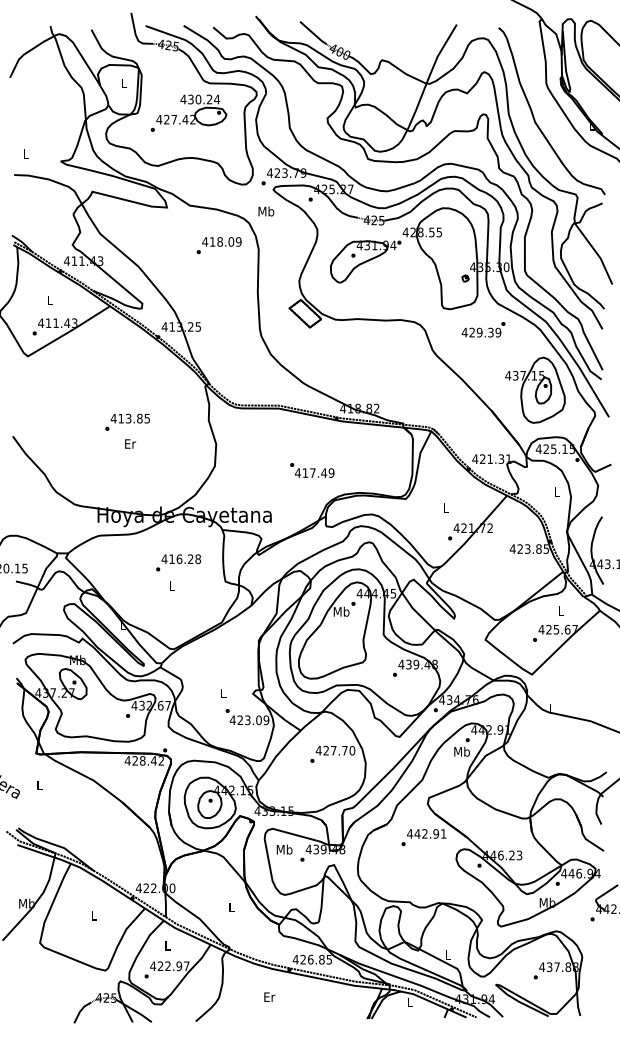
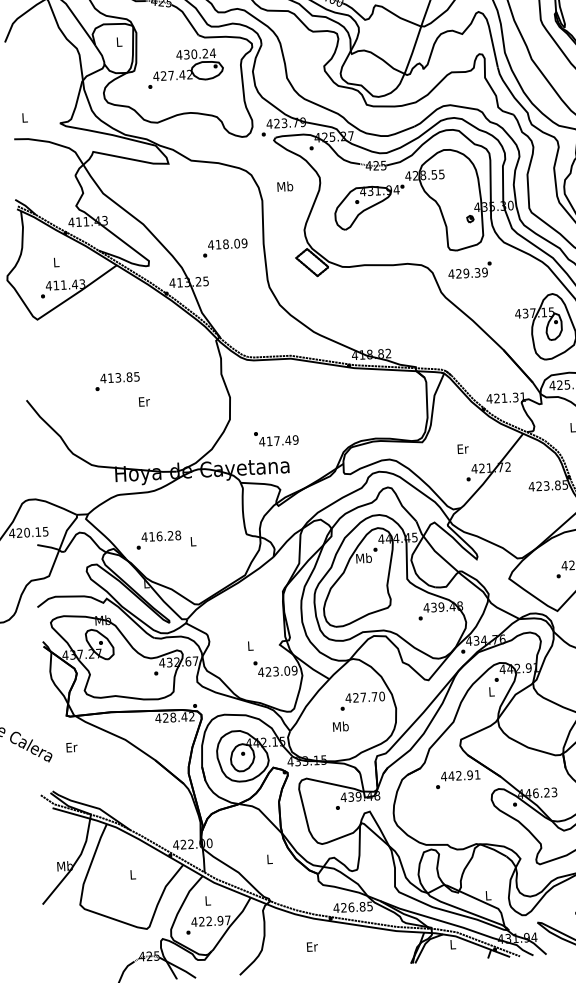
text: (266, 211) -> (285, 186), moved
text: (218, 245) -> (224, 247), moved
text: (483, 329) -> (470, 270), moved
text: (127, 421) -> (117, 380), moved
text: (312, 470) -> (276, 438), moved
text: (445, 507) -> (462, 448), L -> Er
text: (178, 562) -> (158, 539), moved
text: (461, 751) -> (491, 691), Mb -> L
text: (39, 785) -> (71, 747), L -> Er
text: (284, 849) -> (340, 726), moved

